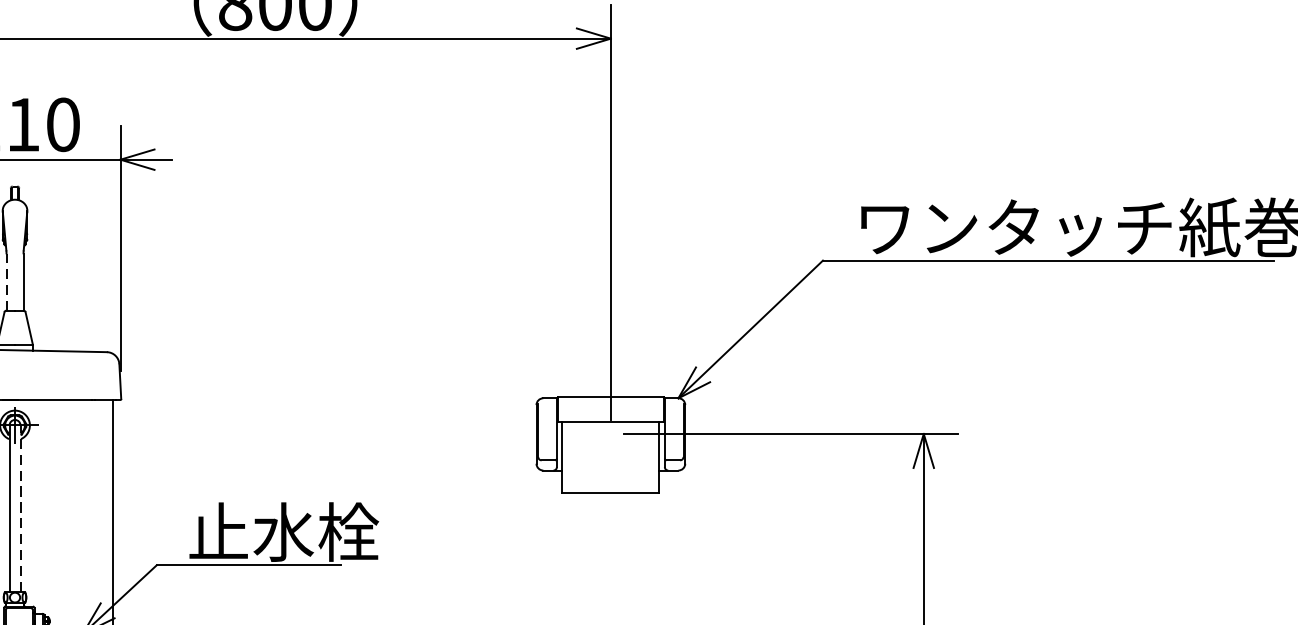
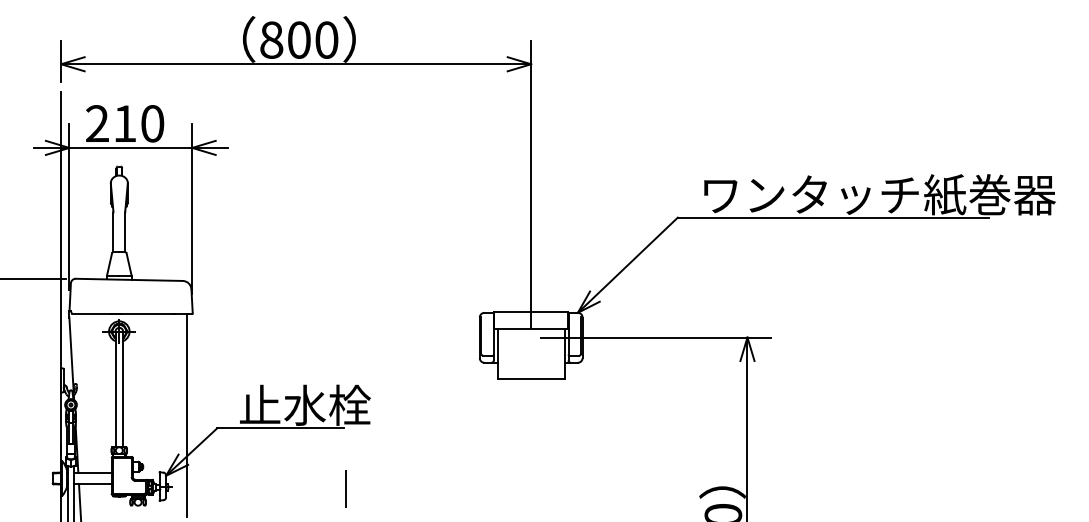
line: (6, 282) -> (113, 232), dashed -> solid
line: (21, 509) -> (123, 389), dashed -> solid

